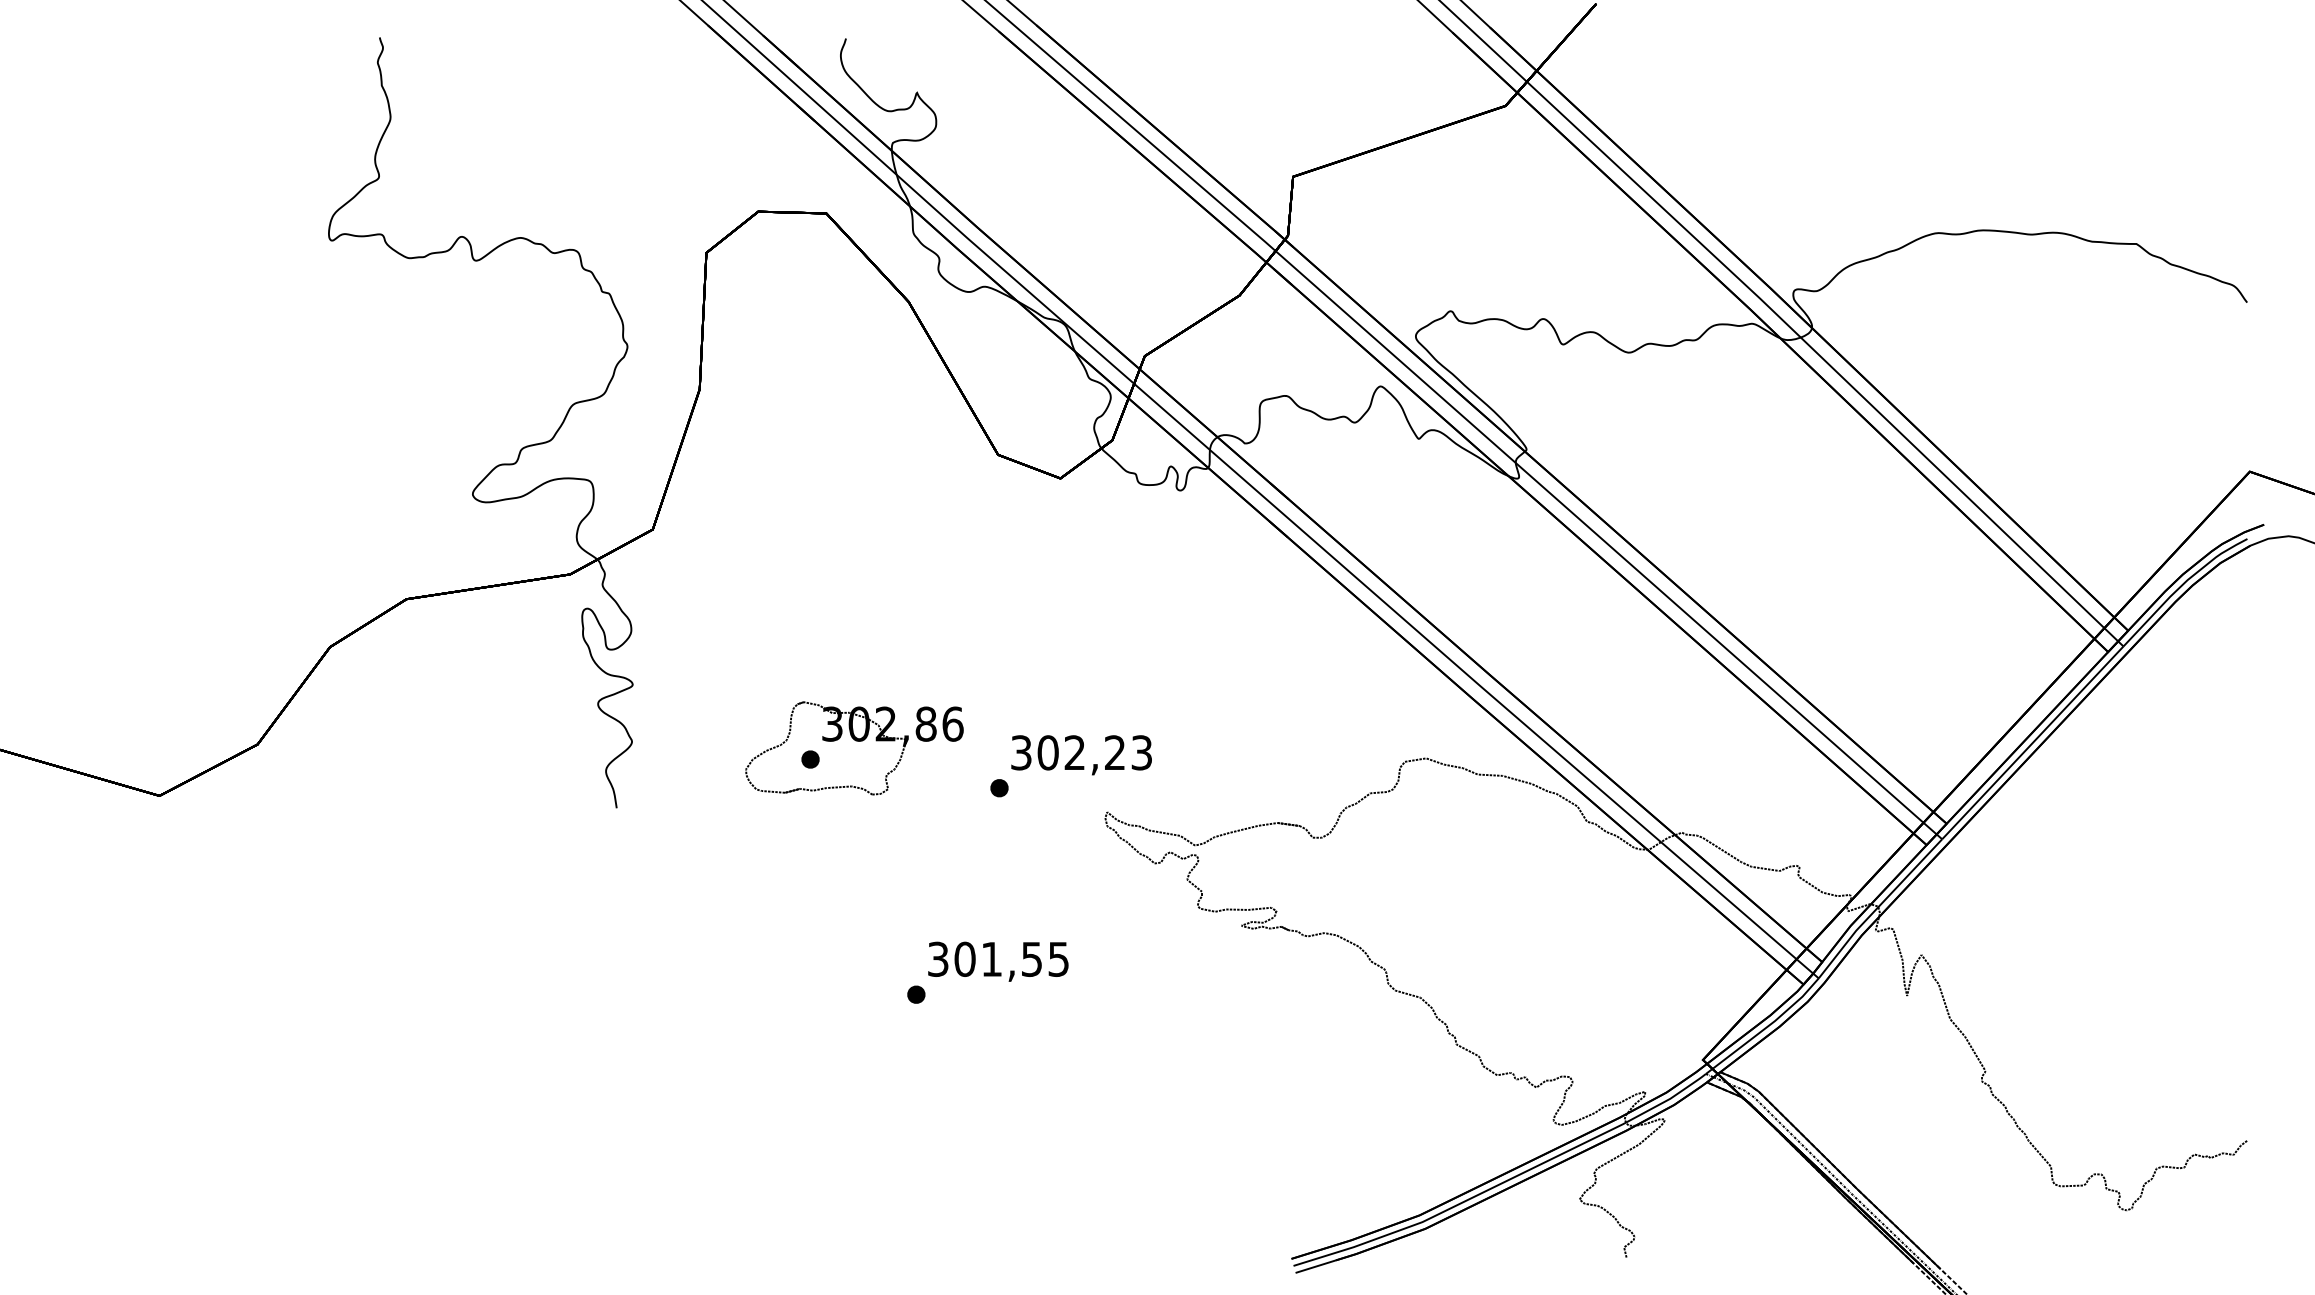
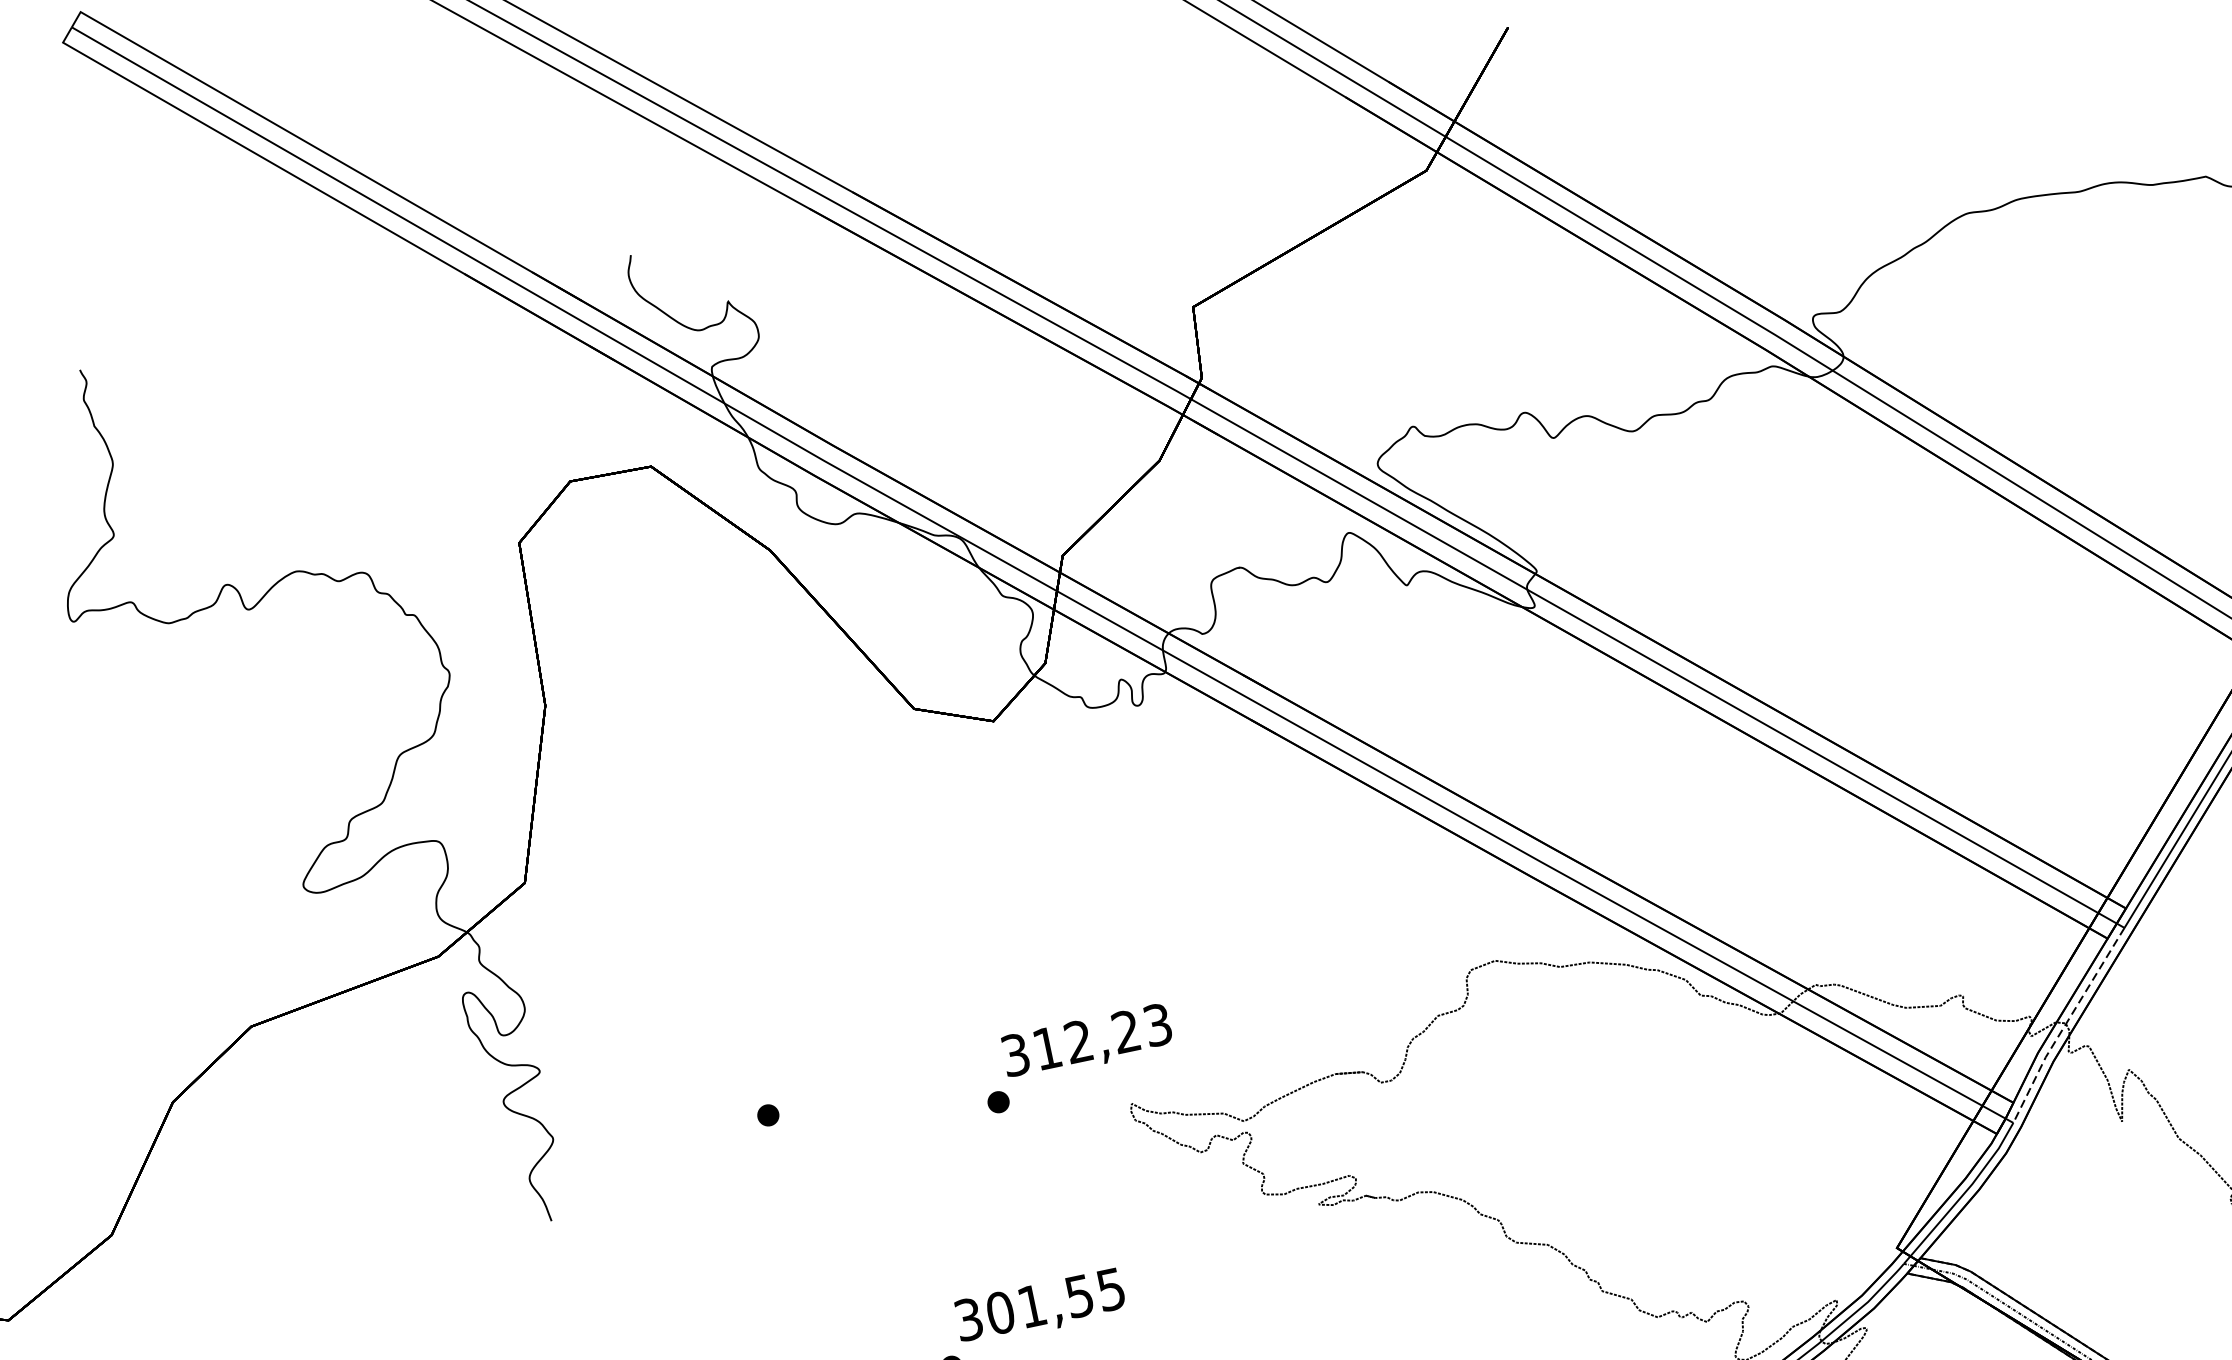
part: (855, 741) -> (816, 1082), removed
text: (1047, 752) -> (1046, 1048), 302,23 -> 312,23
line: (1877, 908) -> (2065, 1025), solid -> dashed

